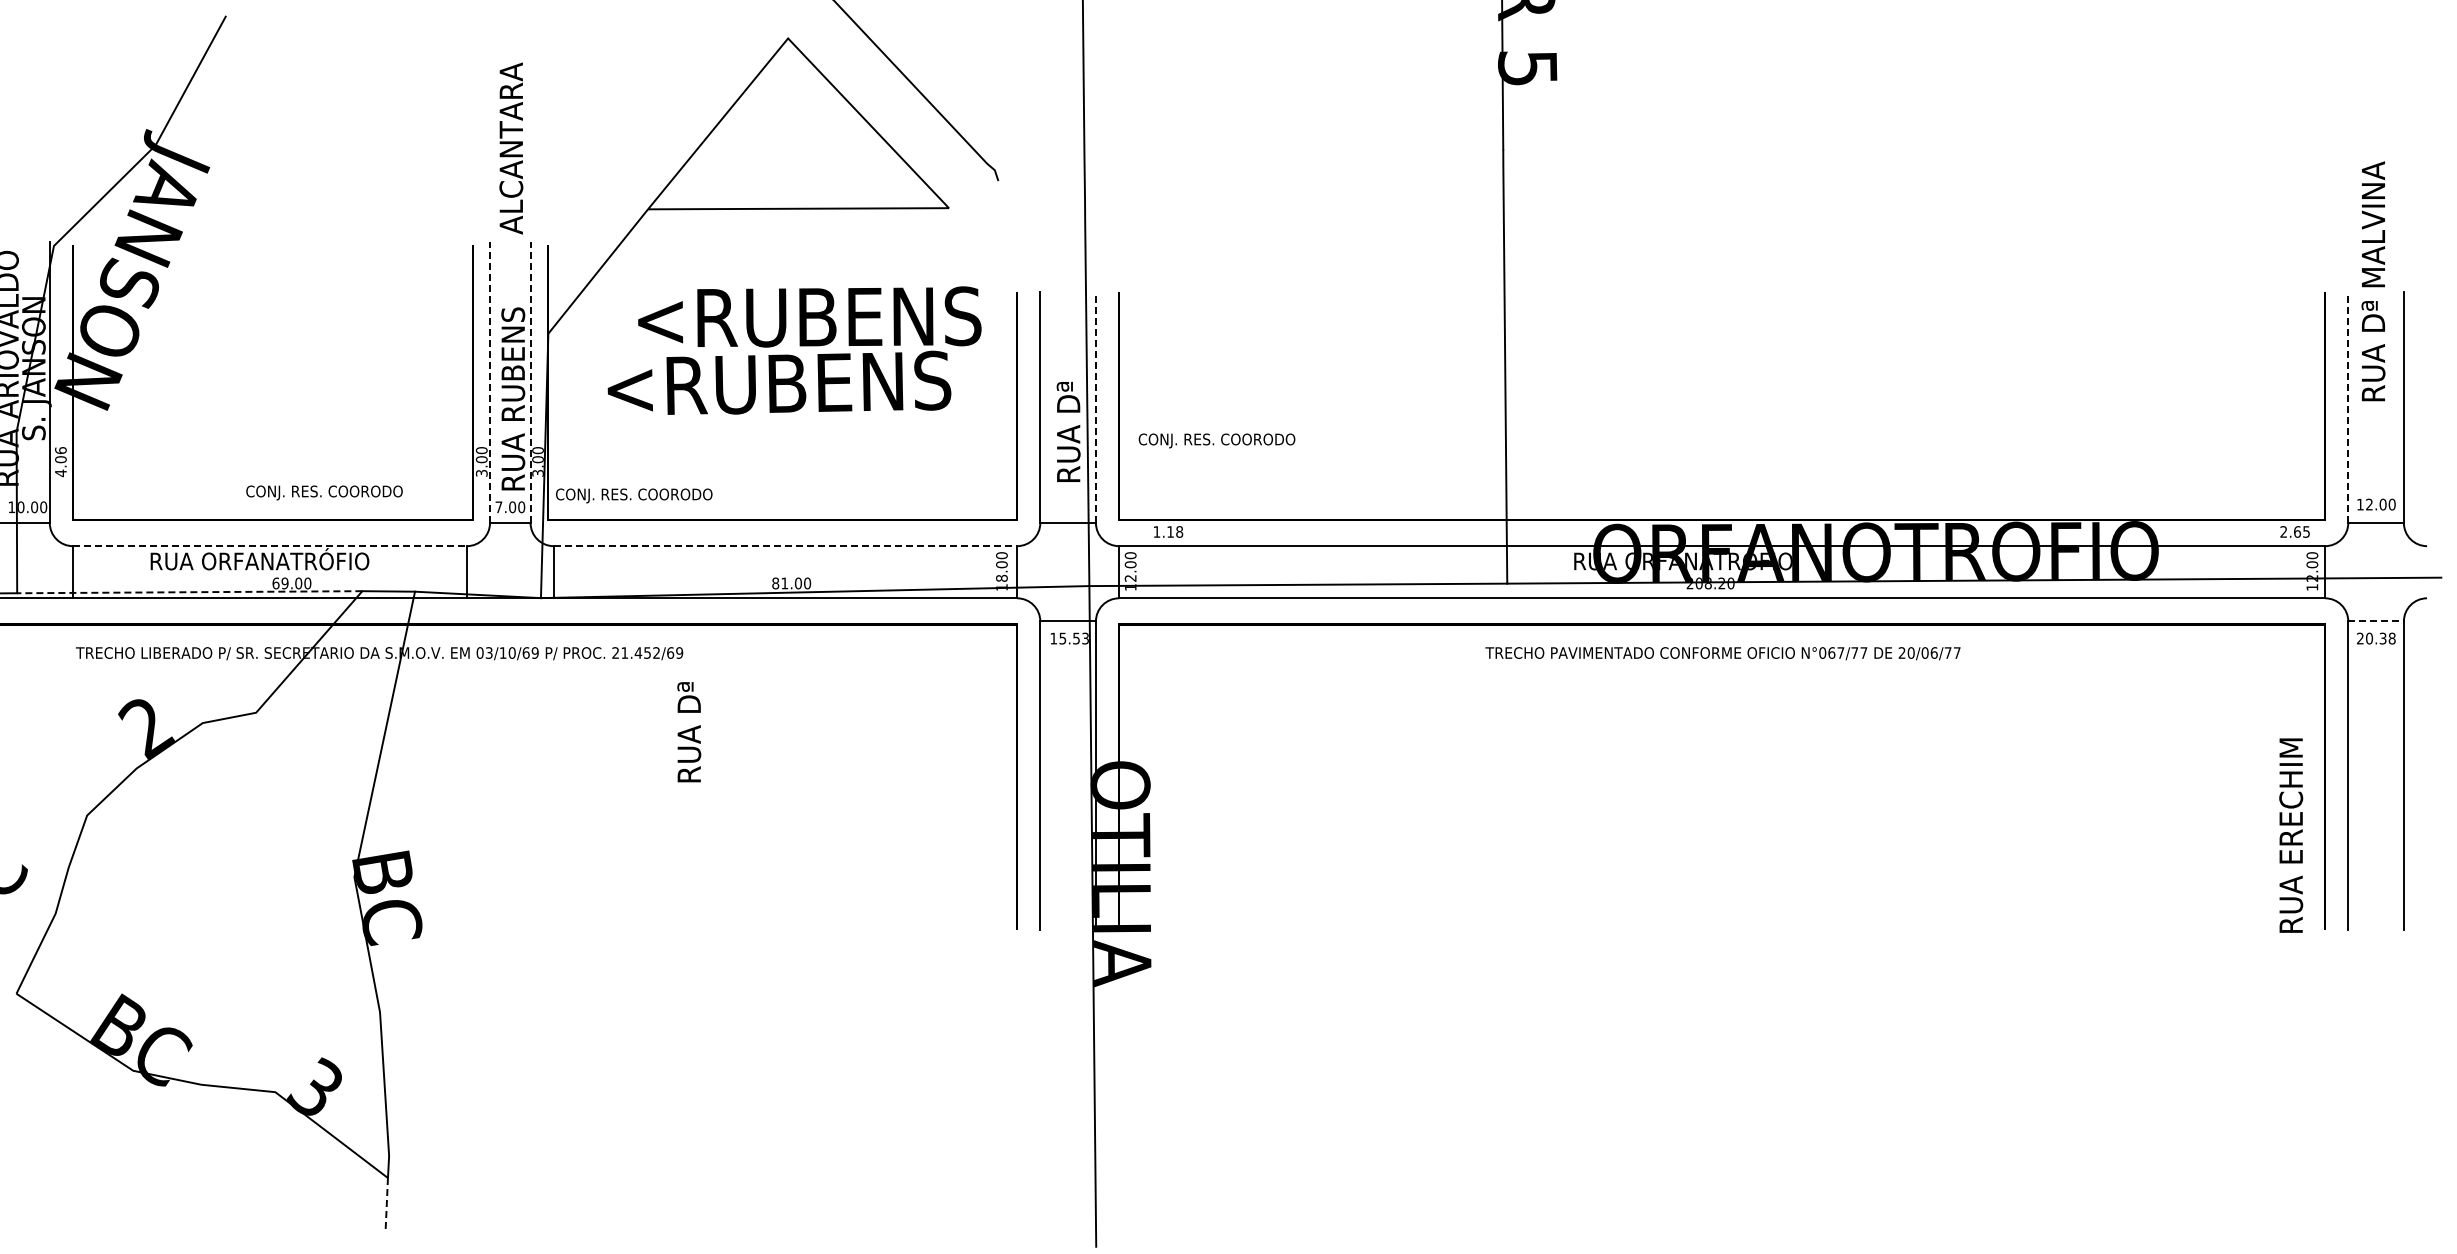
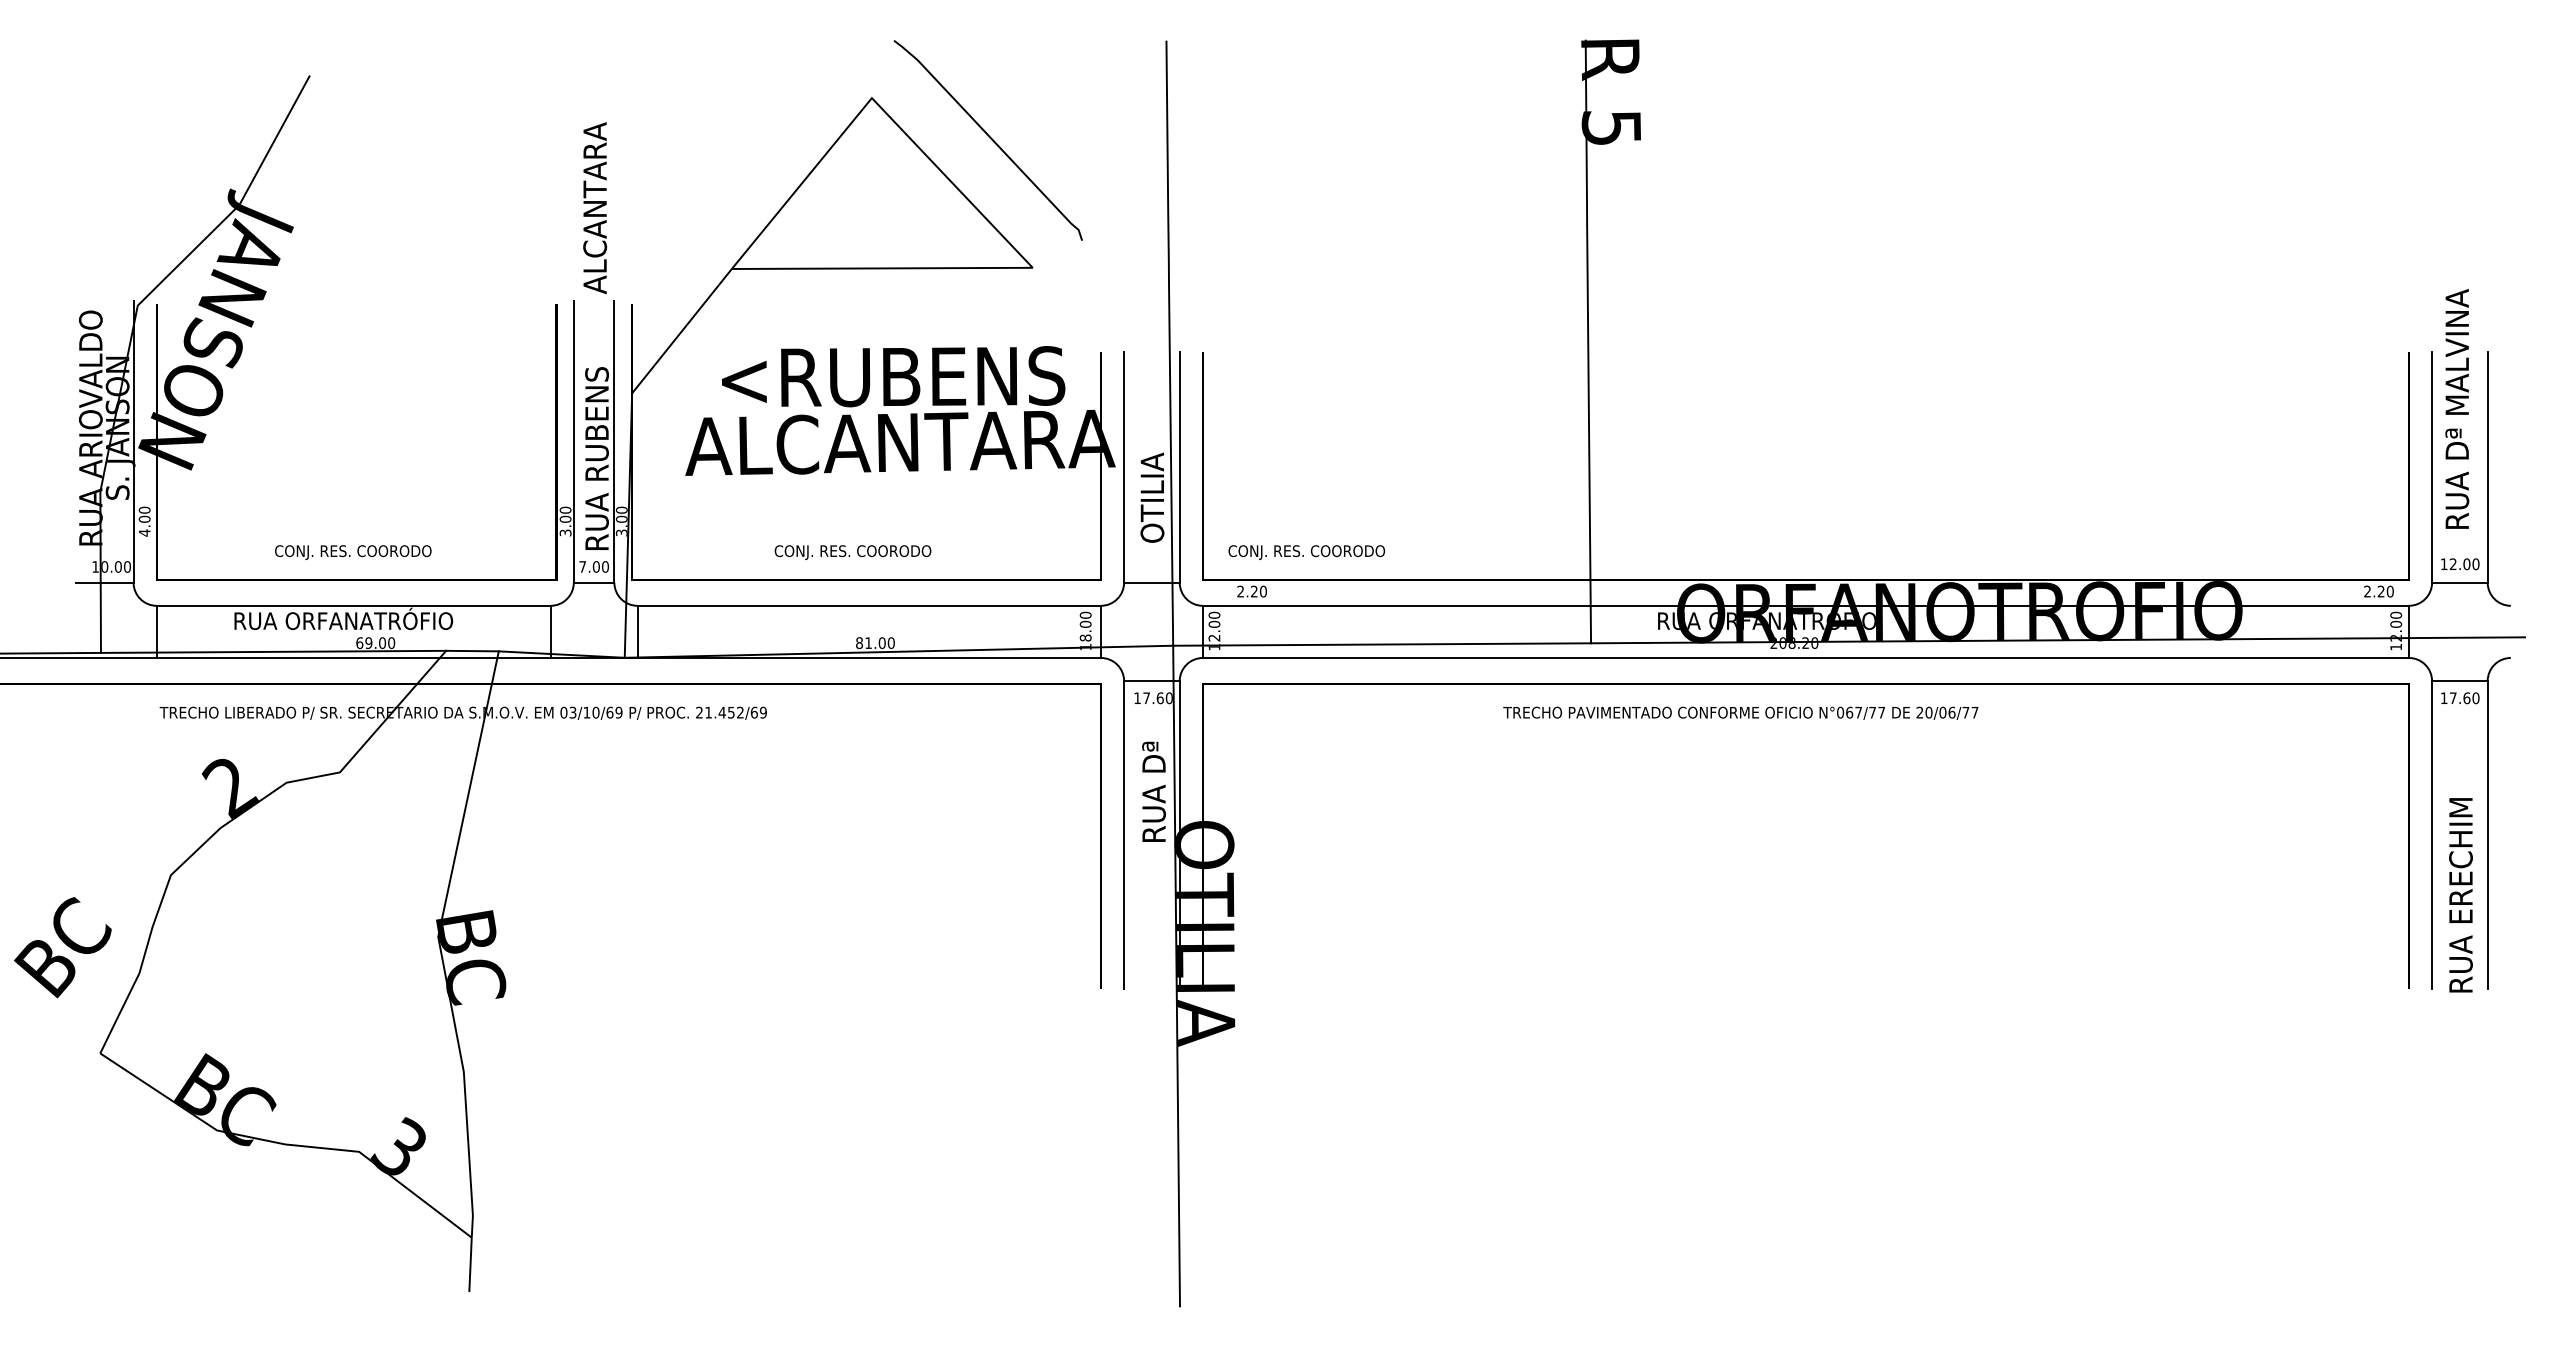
text: (2373, 280) -> (2457, 408), moved
line: (489, 381) -> (573, 441), dashed -> solid
line: (530, 381) -> (614, 441), dashed -> solid
text: (816, 382) -> (900, 442), <RUBENS -> ALCANTARA
line: (1095, 406) -> (1179, 466), dashed -> solid
line: (2348, 406) -> (2432, 466), dashed -> solid
text: (1068, 431) -> (1152, 491), RUA Dª -> OTILIA
text: (1216, 440) -> (1306, 552), moved
text: (60, 449) -> (144, 509), 4.06 -> 4.00
text: (324, 492) -> (353, 552), moved
text: (633, 495) -> (852, 552), moved
text: (1167, 531) -> (1251, 591), 1.18 -> 2.20
text: (2301, 531) -> (2385, 591), 2.65 -> 2.20
line: (269, 545) -> (353, 605), dashed -> solid
line: (785, 545) -> (869, 605), dashed -> solid
line: (189, 591) -> (273, 651), dashed -> solid
line: (2375, 621) -> (2459, 681), dashed -> solid
text: (1073, 638) -> (1157, 698), 15.53 -> 17.60
text: (2375, 638) -> (2459, 698), 20.38 -> 17.60
text: (1722, 652) -> (1740, 712), moved
text: (688, 731) -> (1153, 791), moved
text: (2290, 835) -> (2460, 895), moved
line: (386, 1205) -> (470, 1265), dashed -> solid

